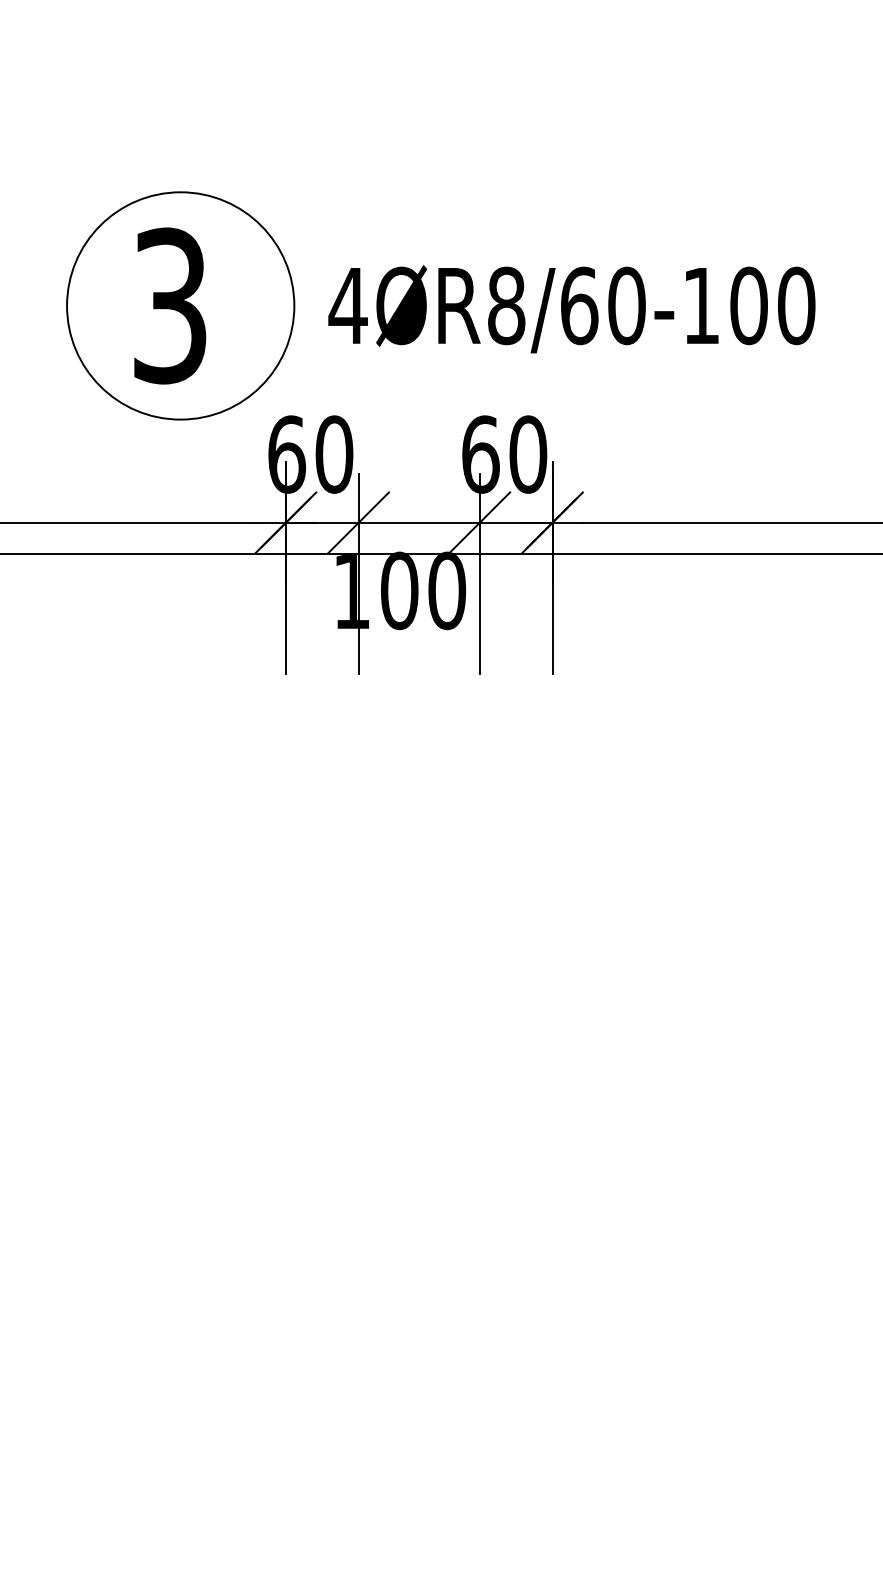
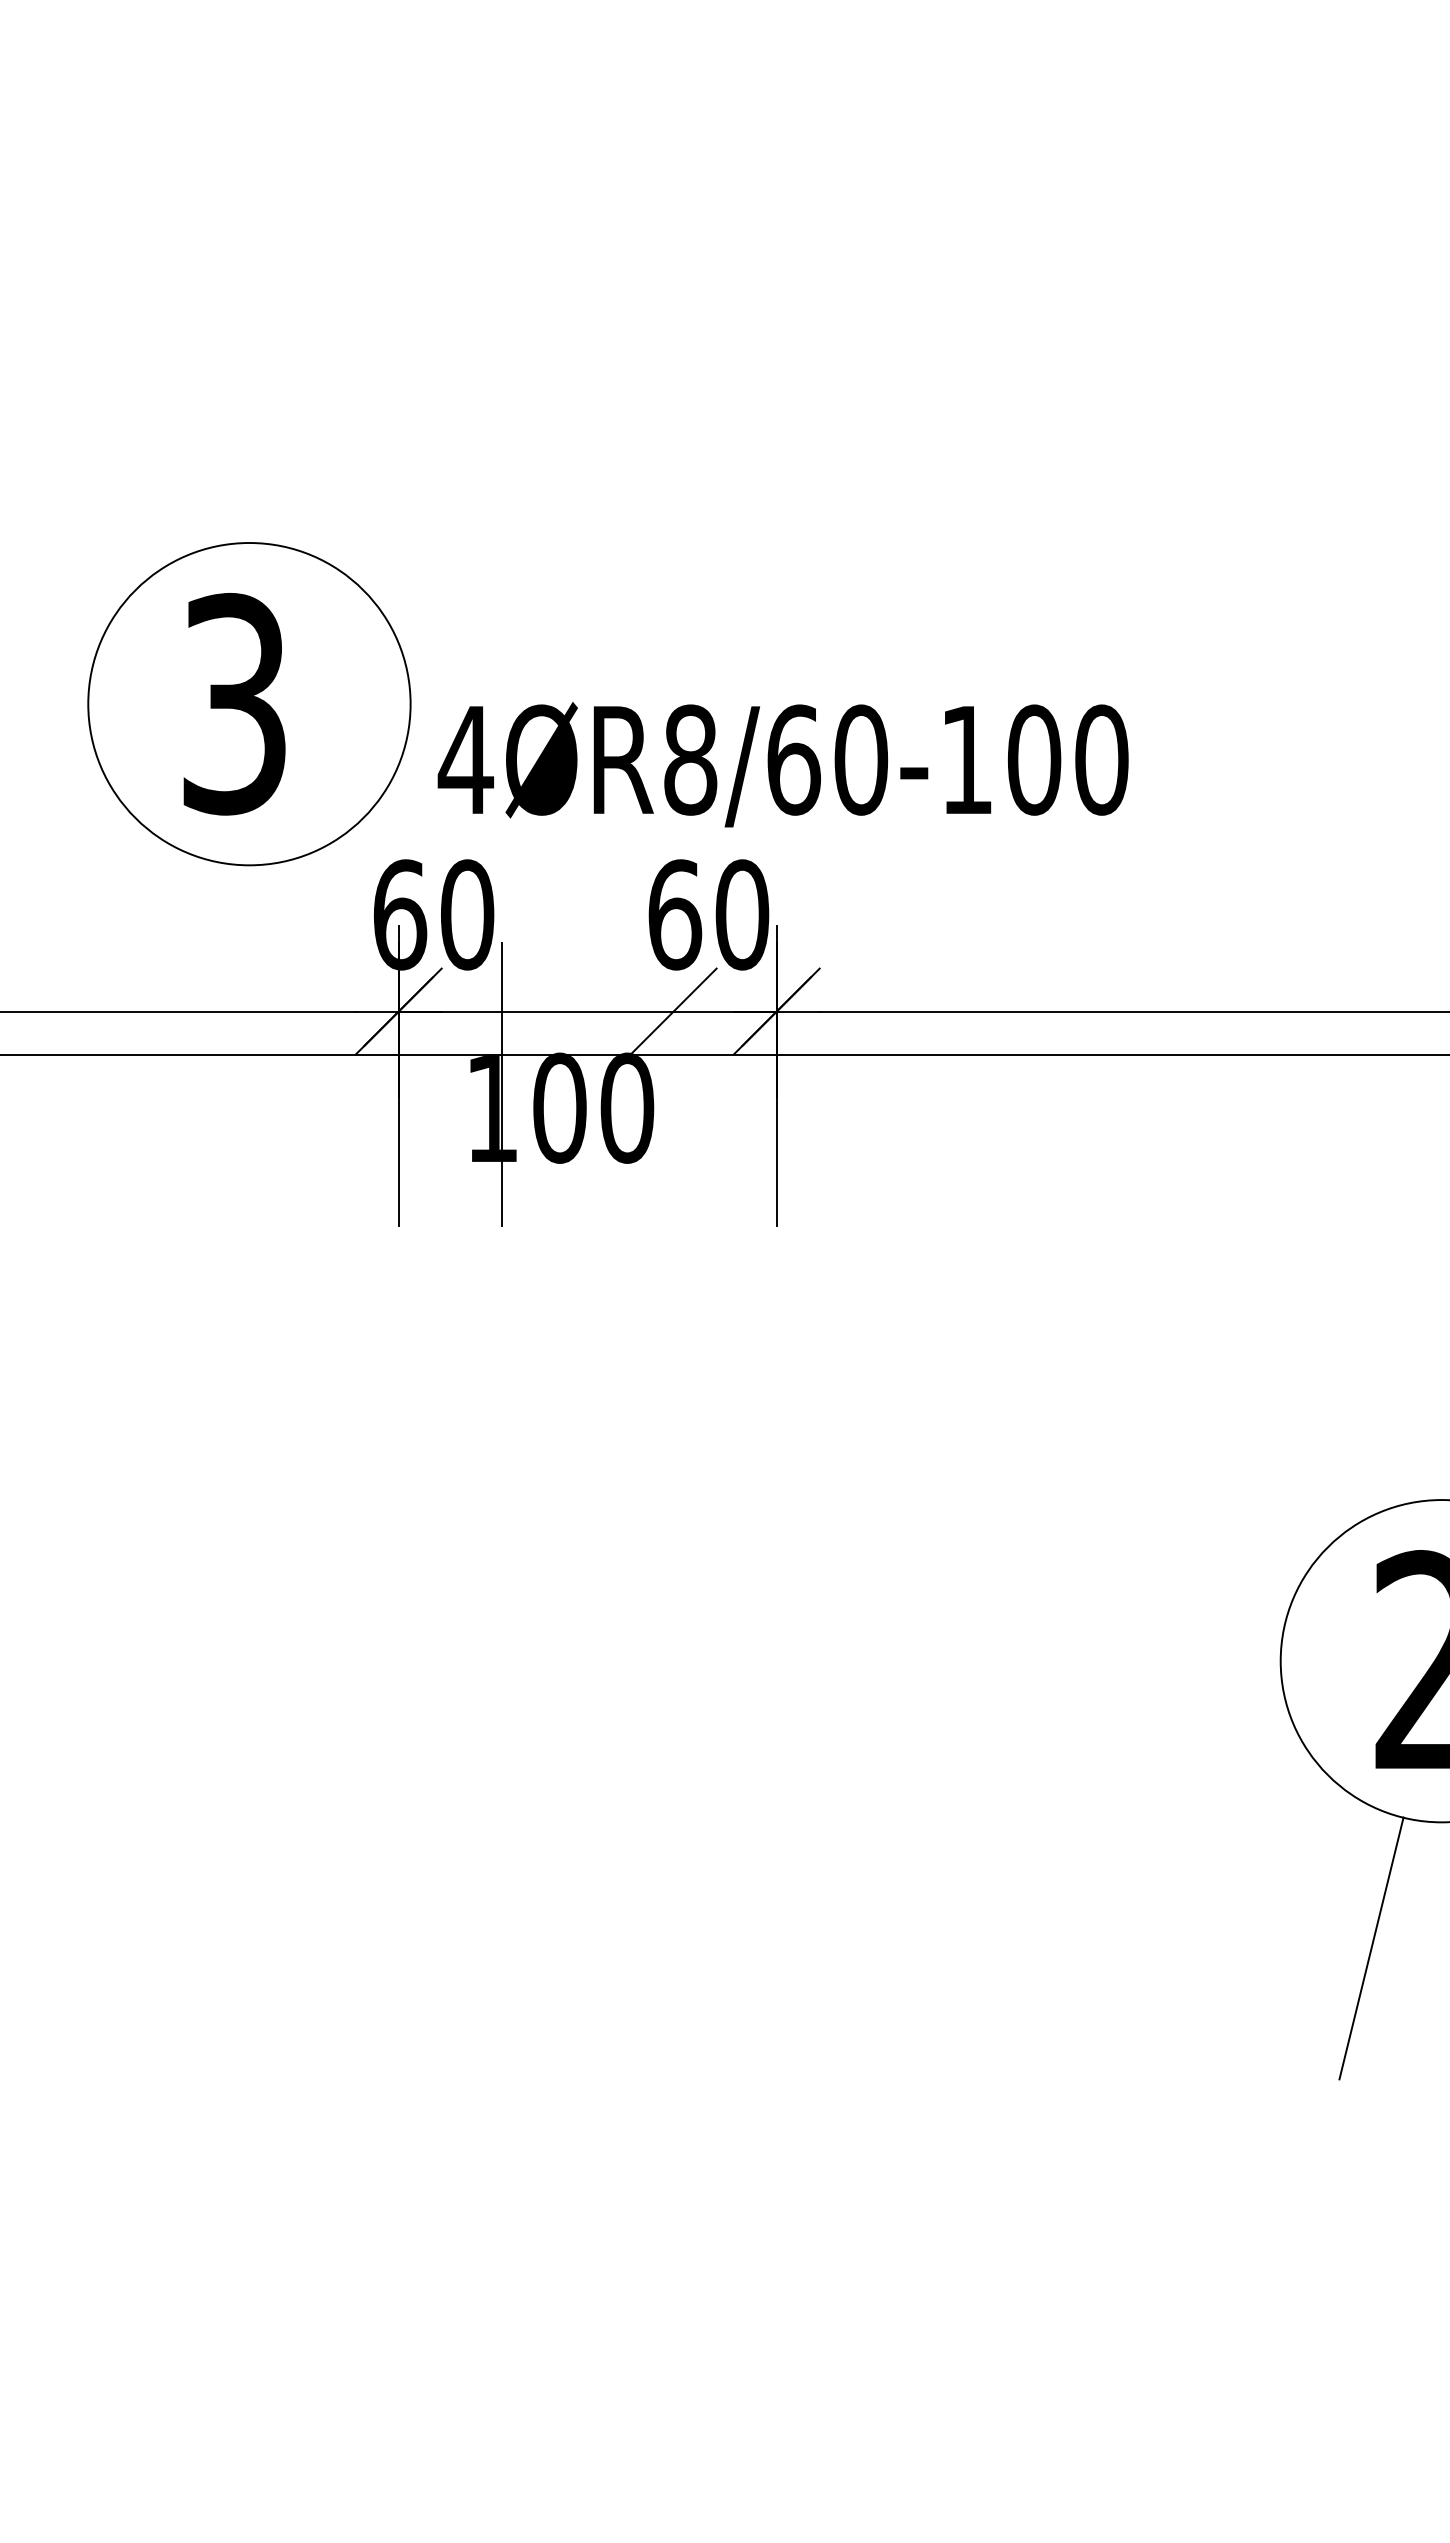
text: (571, 309) -> (782, 764), moved
line: (358, 522) -> (501, 1011), removed
line: (479, 574) -> (673, 1084), removed

